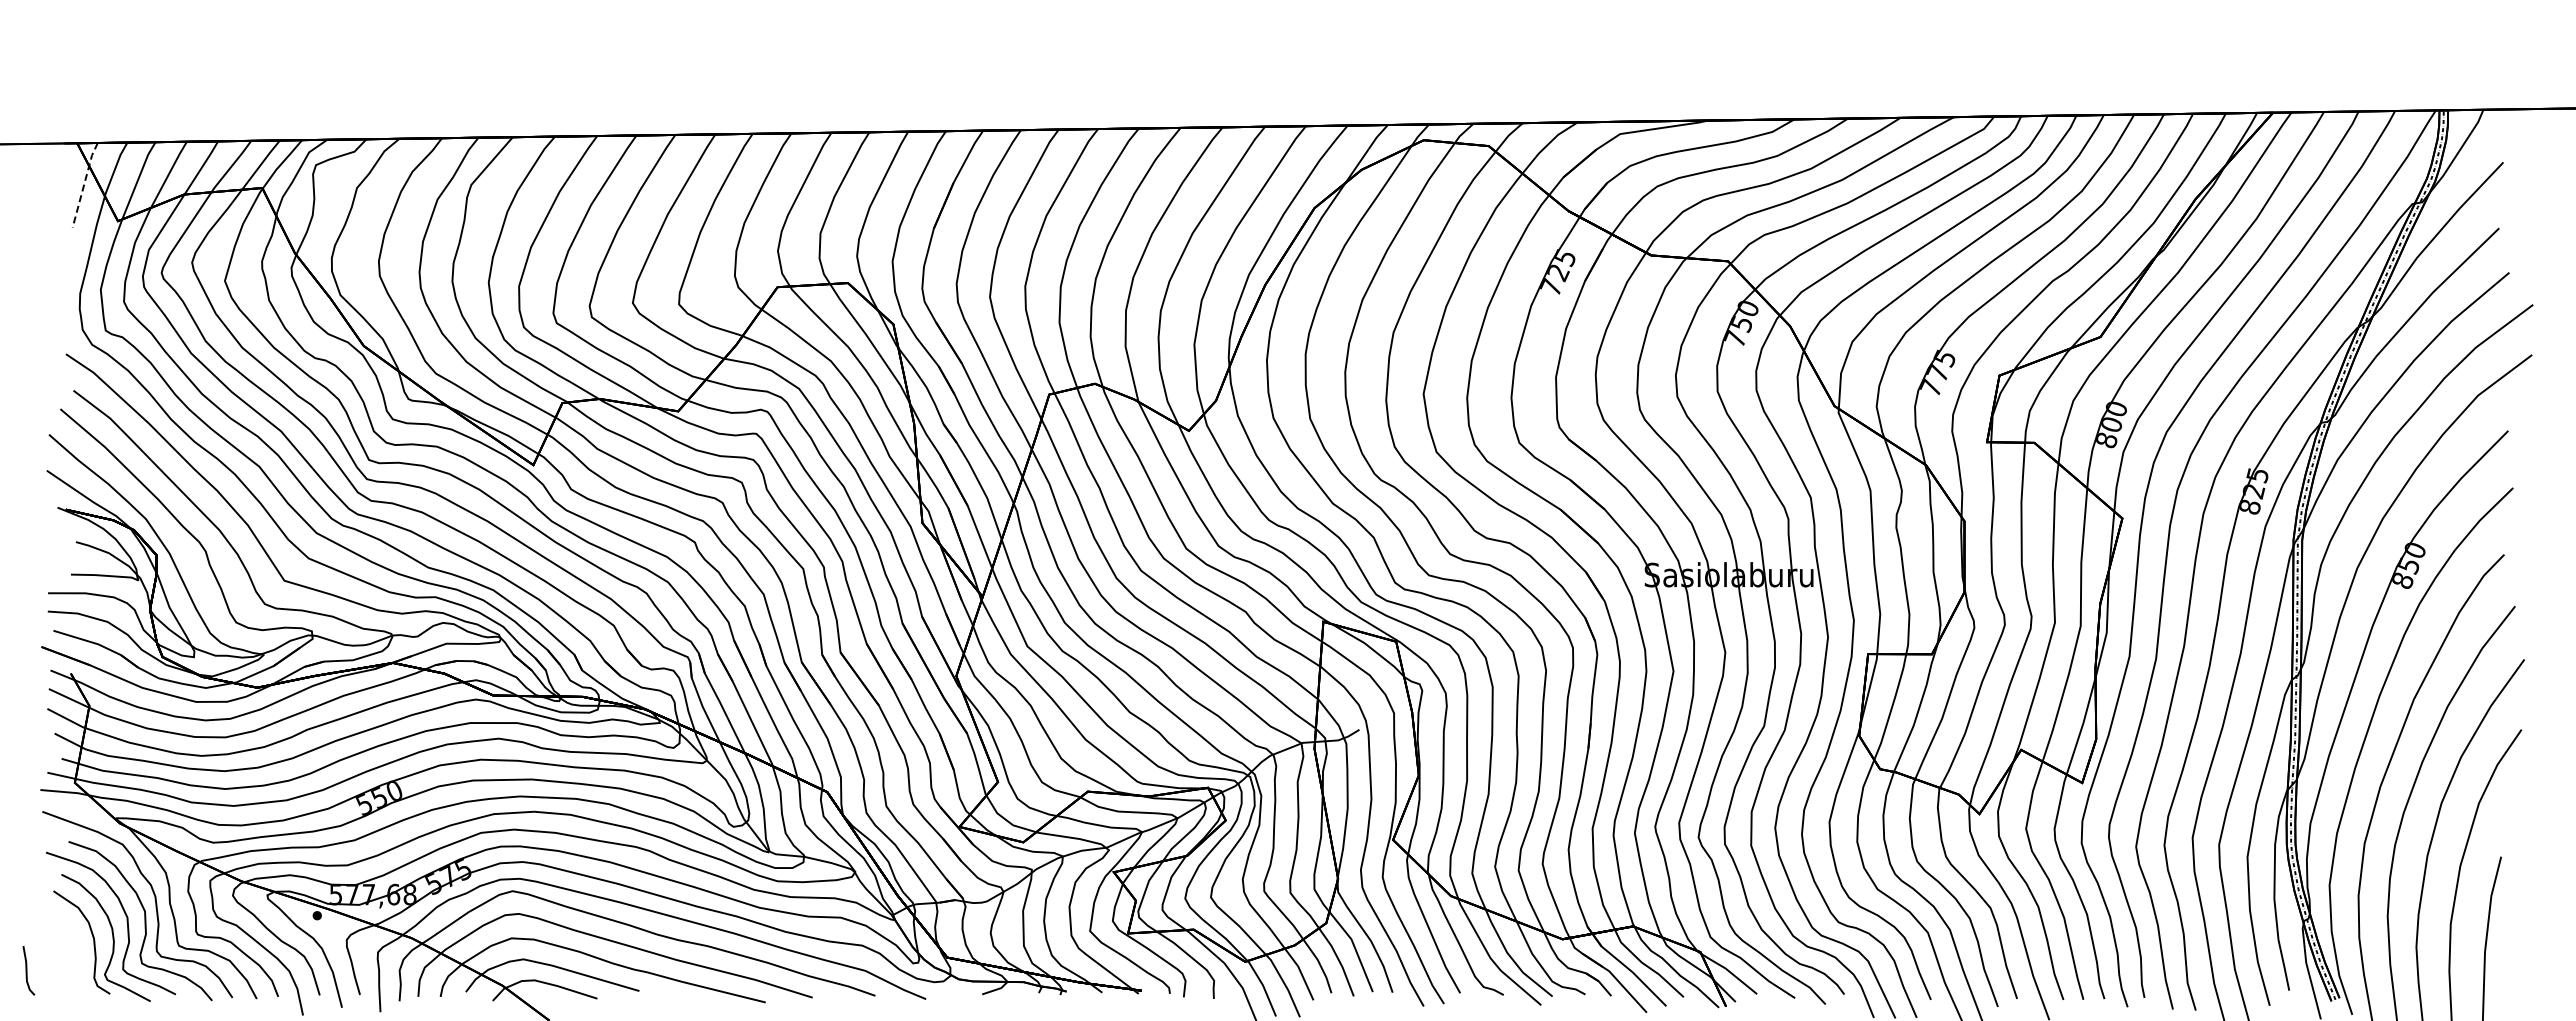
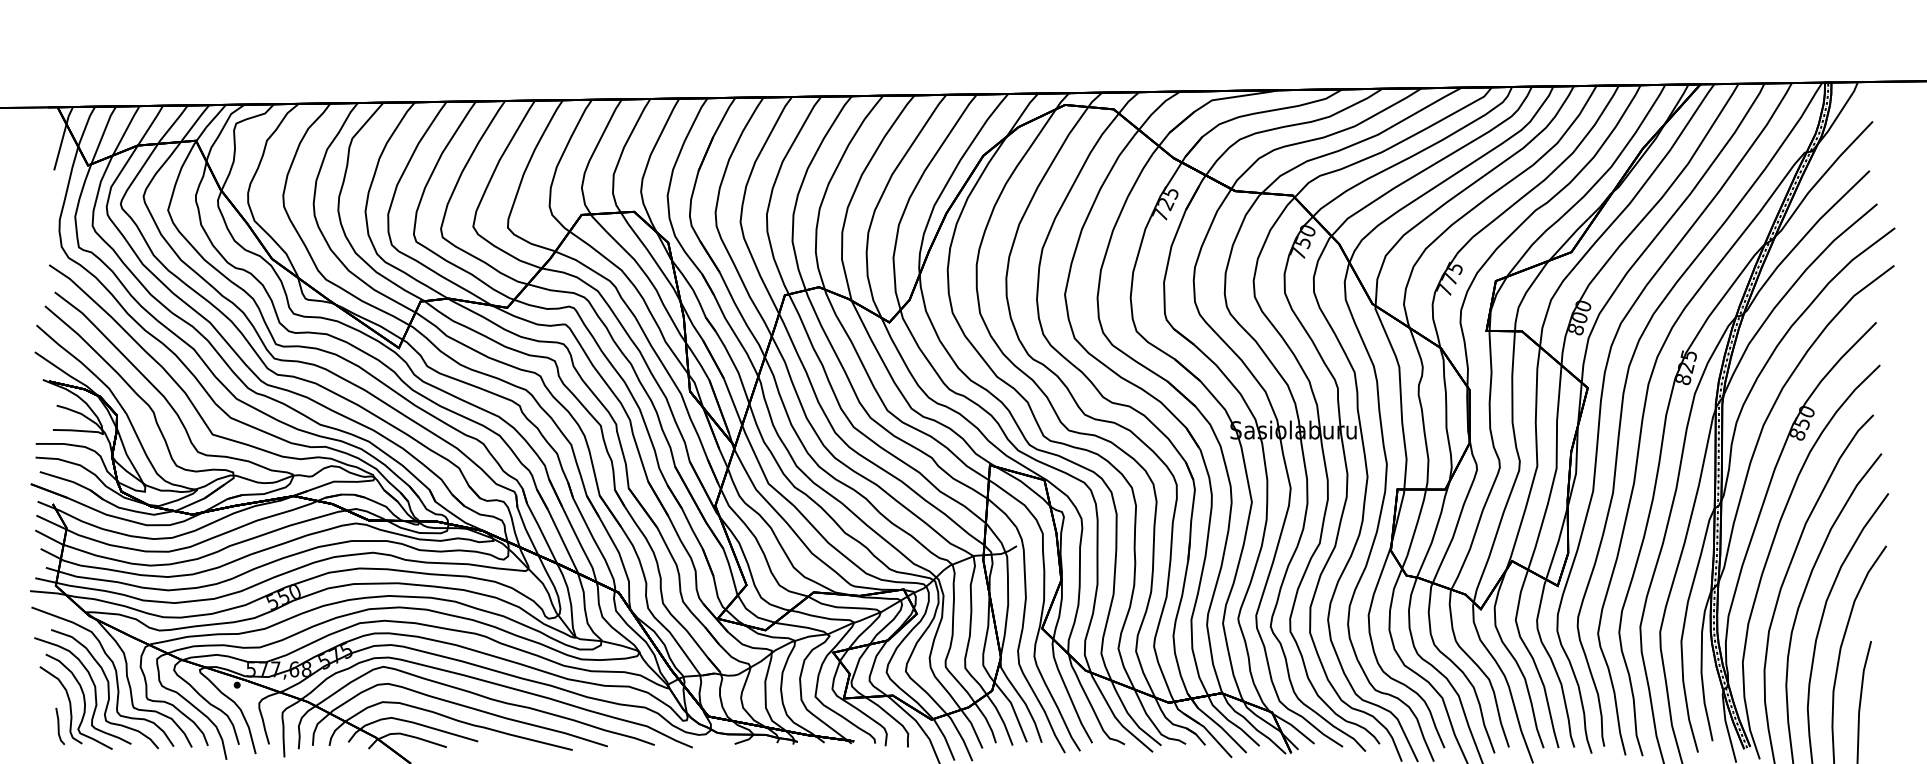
line: (84, 184) -> (63, 138), dashed -> solid
line: (27, 970) -> (59, 726), moved

